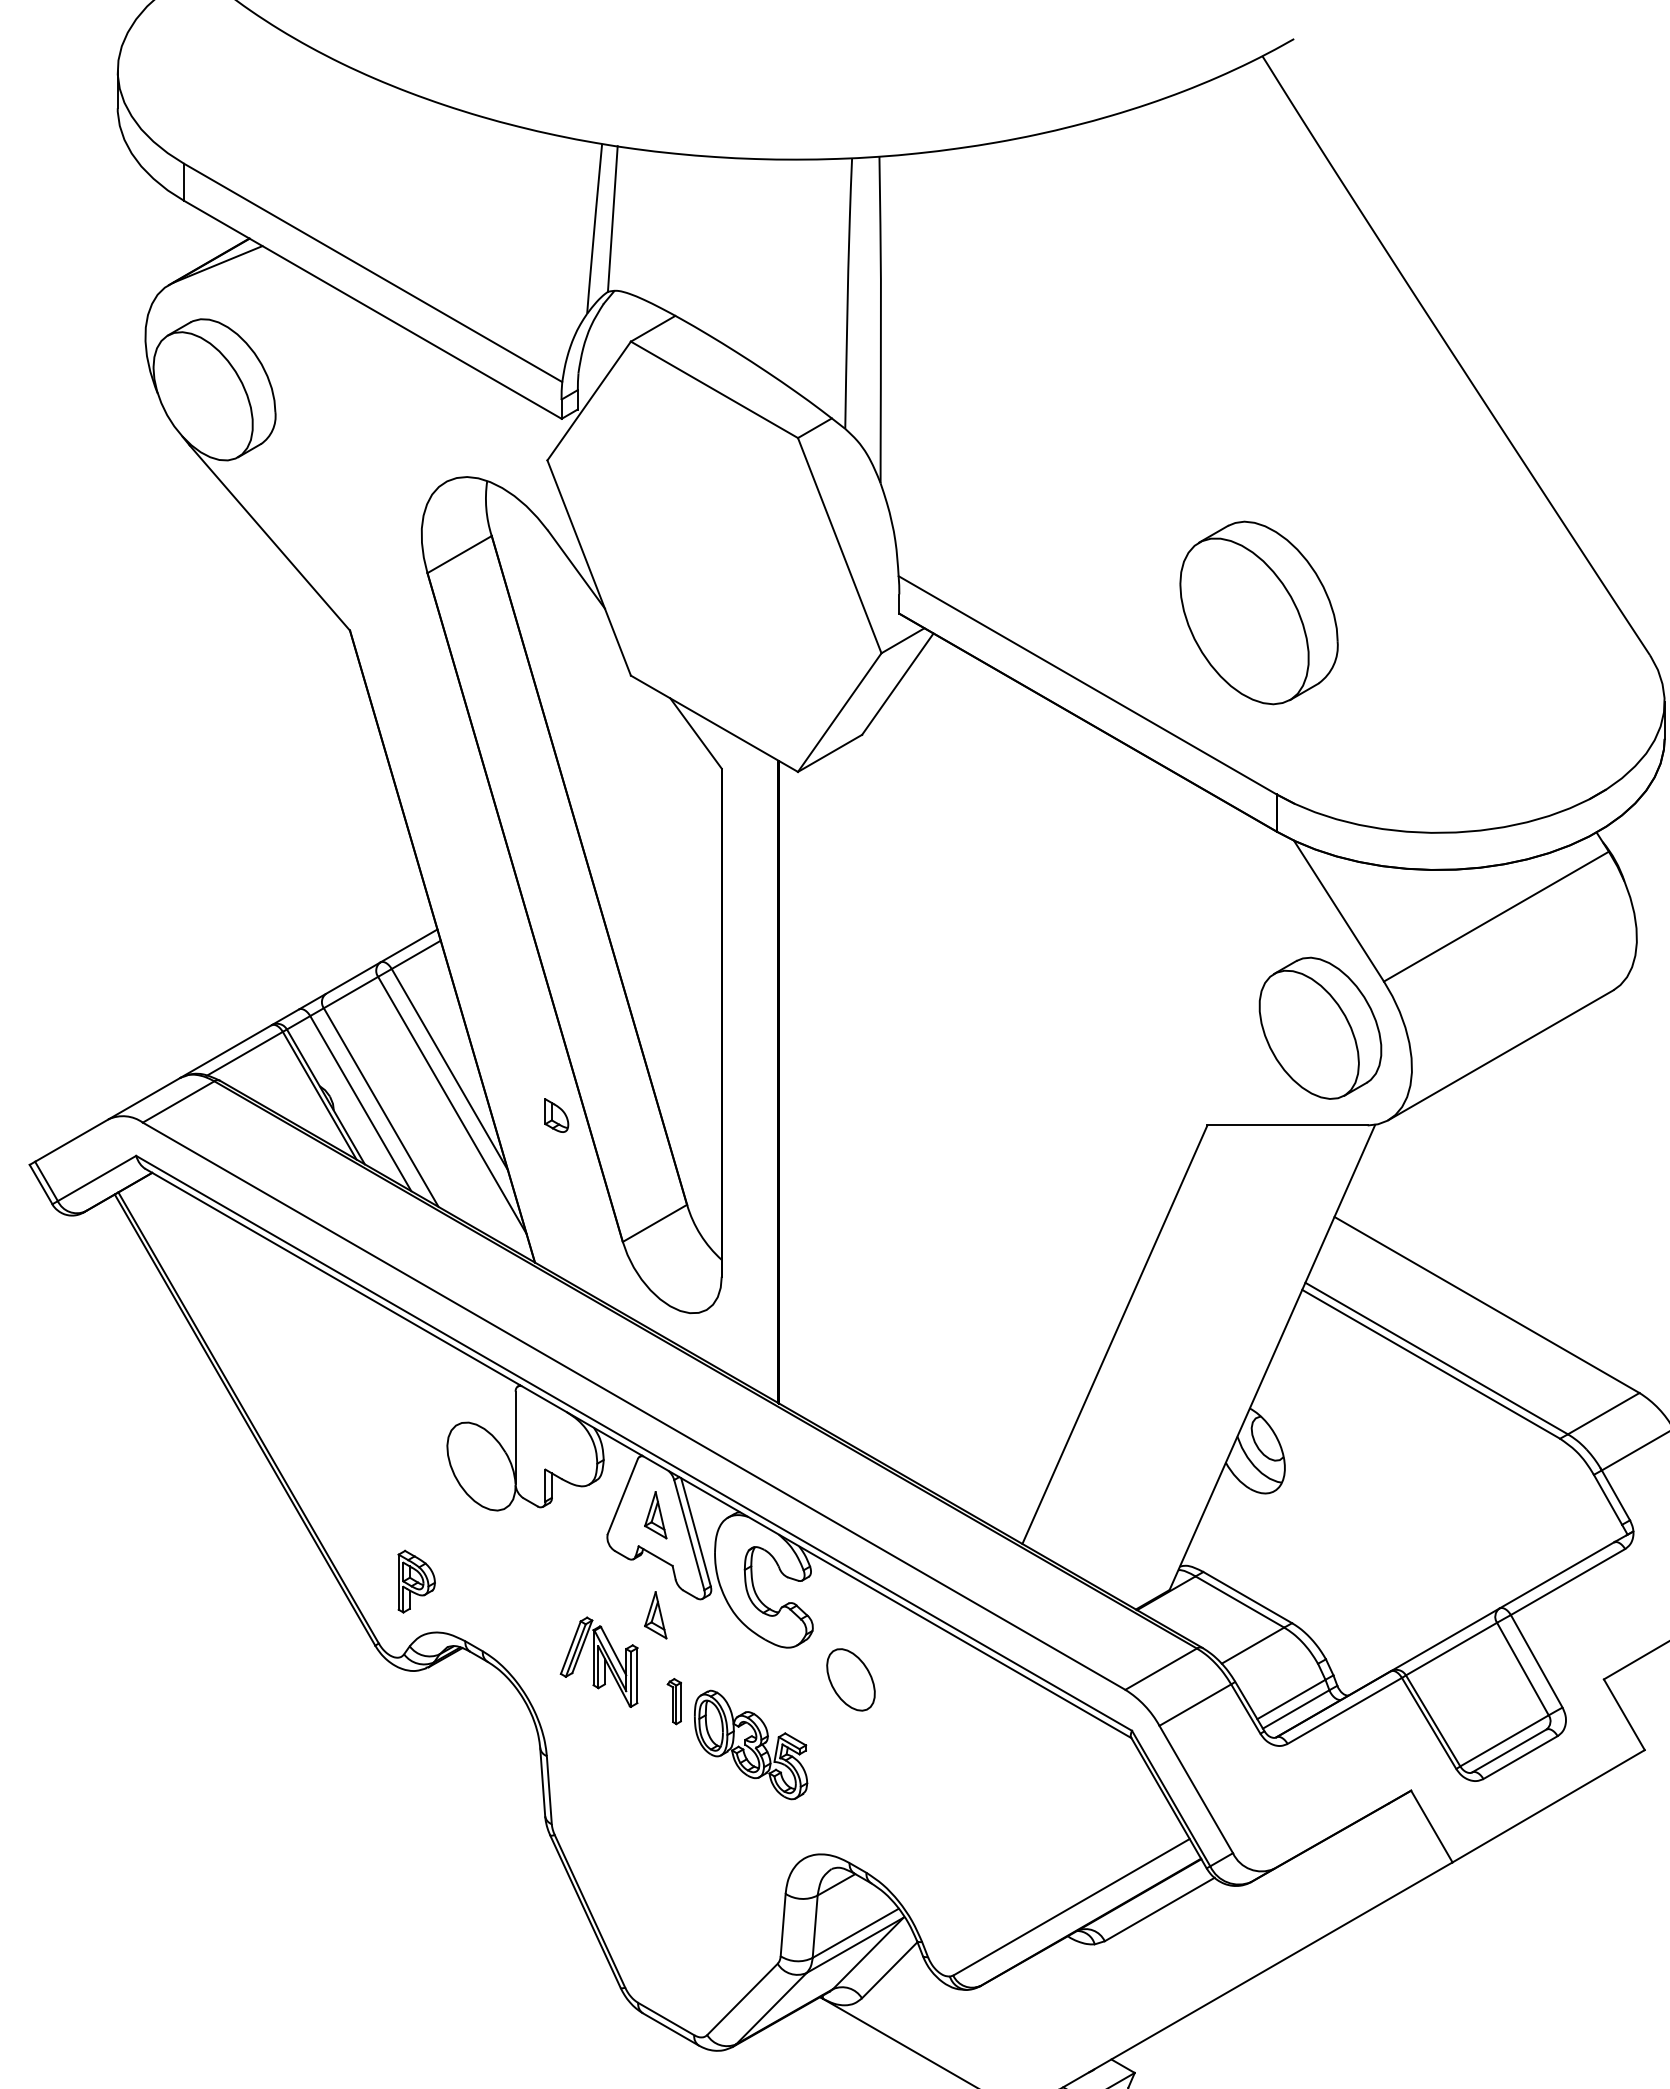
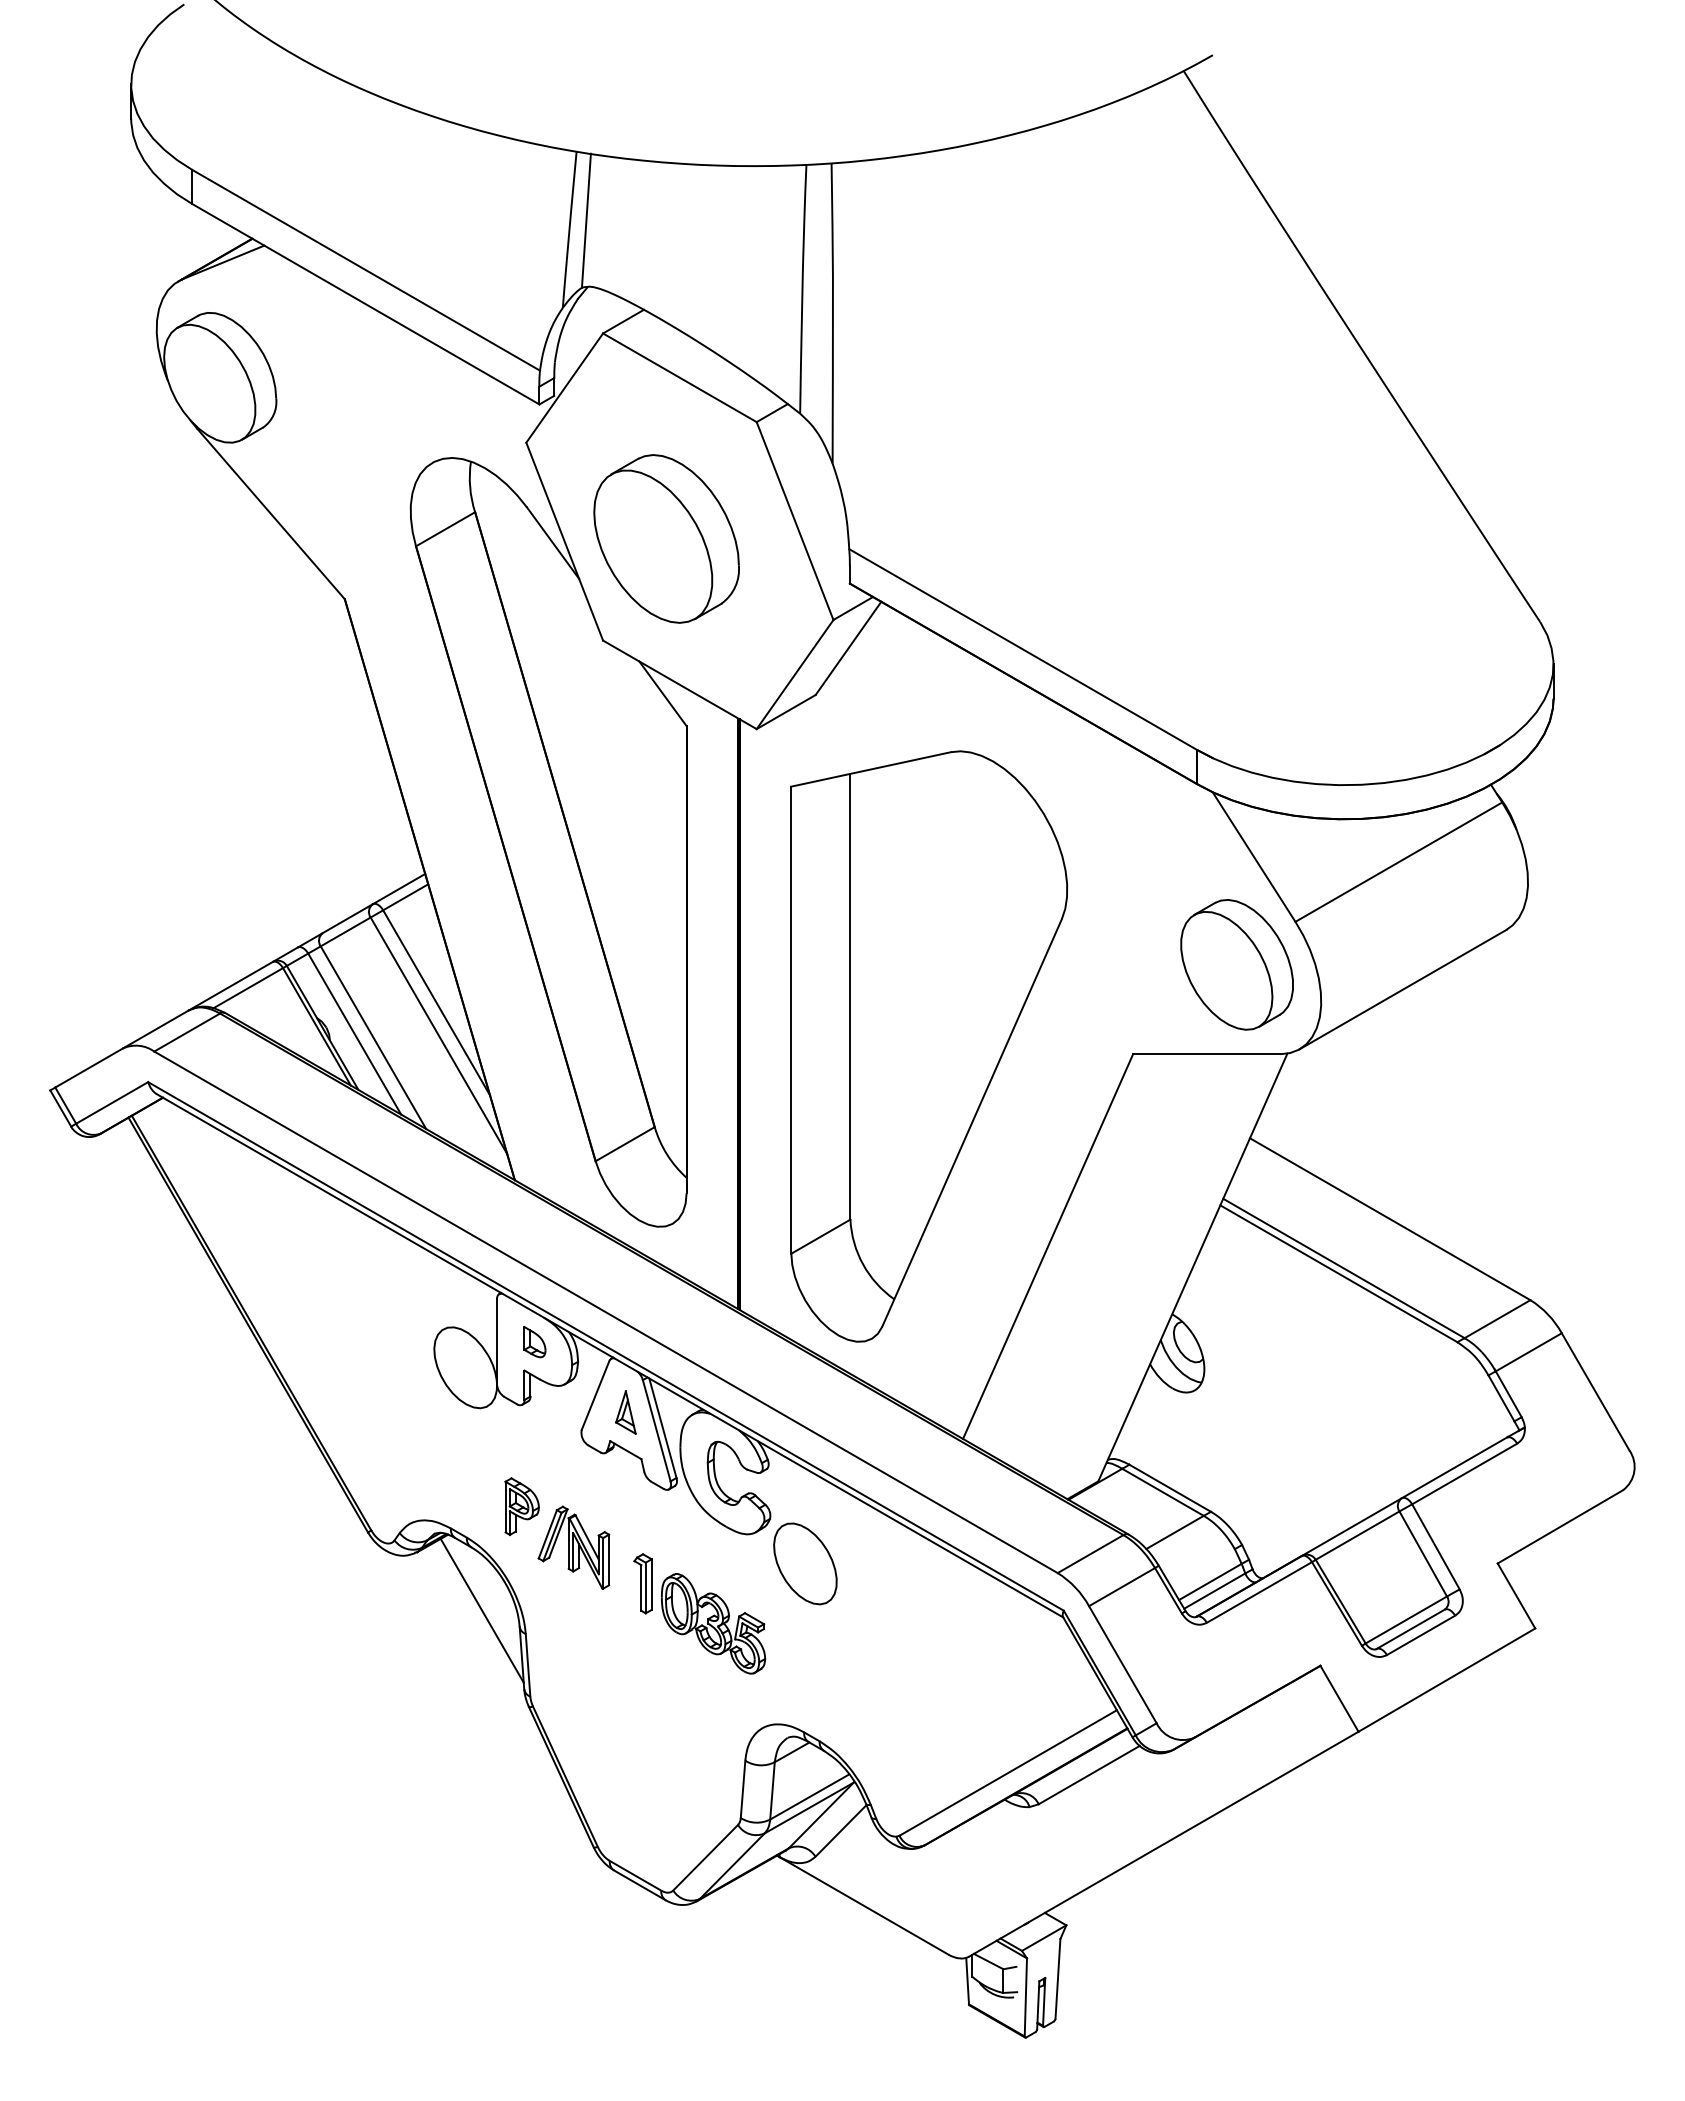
part: (1258, 612) -> (666, 538), moved
part: (556, 1116) -> (534, 1342), moved
part: (985, 1117) -> (929, 1046), added
part: (416, 1581) -> (521, 1506), moved
part: (655, 1615) -> (625, 1504), removed
part: (851, 1679) -> (805, 1563), size x1.43
part: (673, 1701) -> (642, 1583), size x1.43
line: (498, 1730) -> (481, 1610), added

